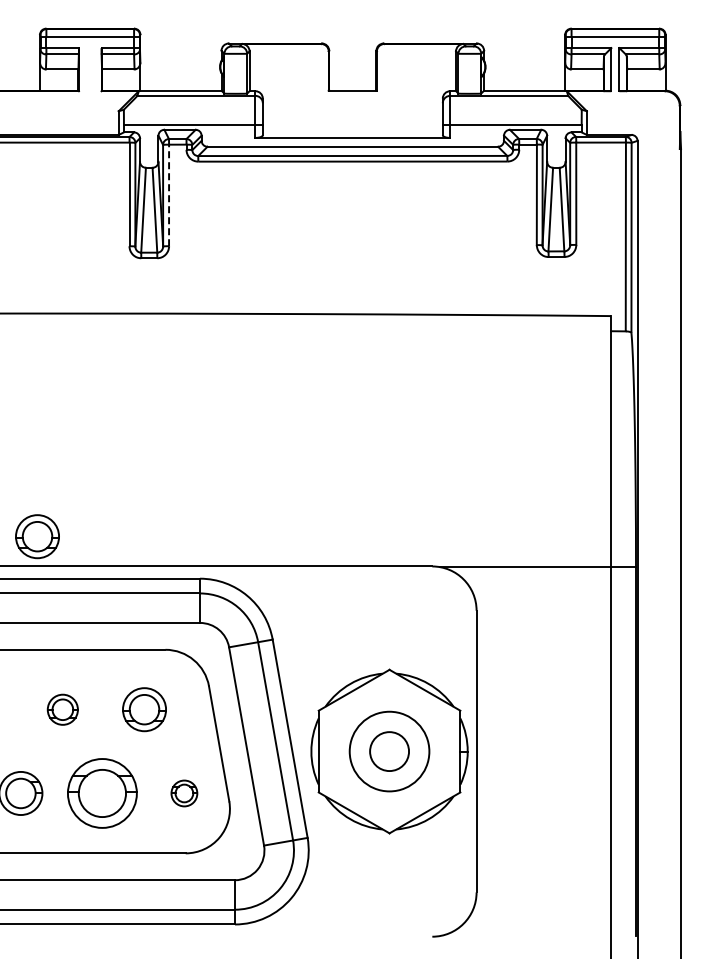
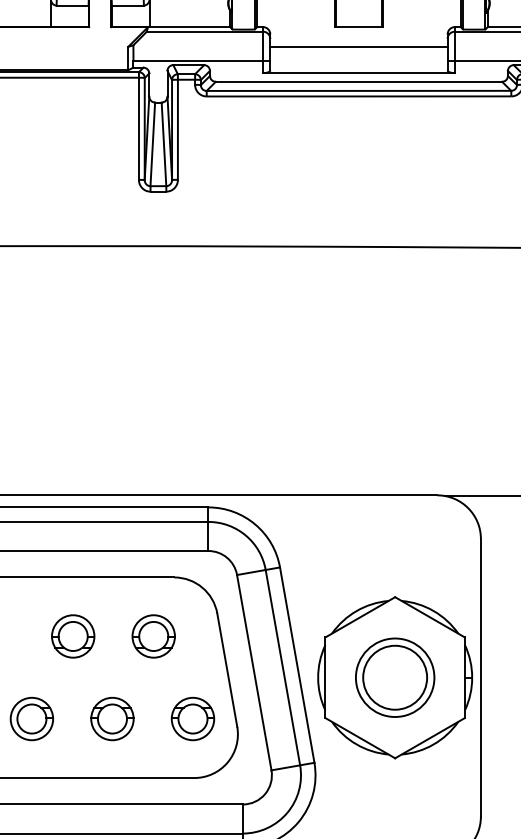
line: (352, 111) -> (358, 47), added
line: (169, 195) -> (178, 129), dashed -> solid
part: (37, 536) -> (48, 465), removed
part: (62, 709) -> (72, 636), size x1.43
circle: (389, 751) -> (395, 677), size x1.67
part: (102, 793) -> (112, 719), size x0.62
part: (184, 793) -> (193, 719), size x1.67

